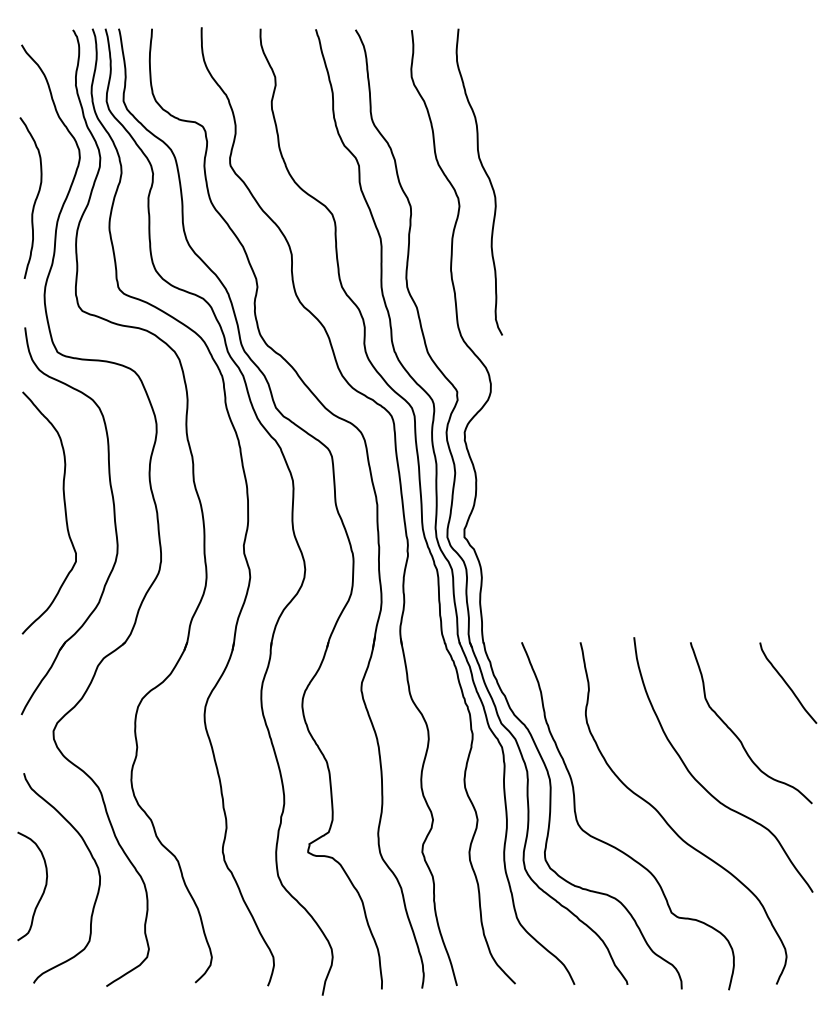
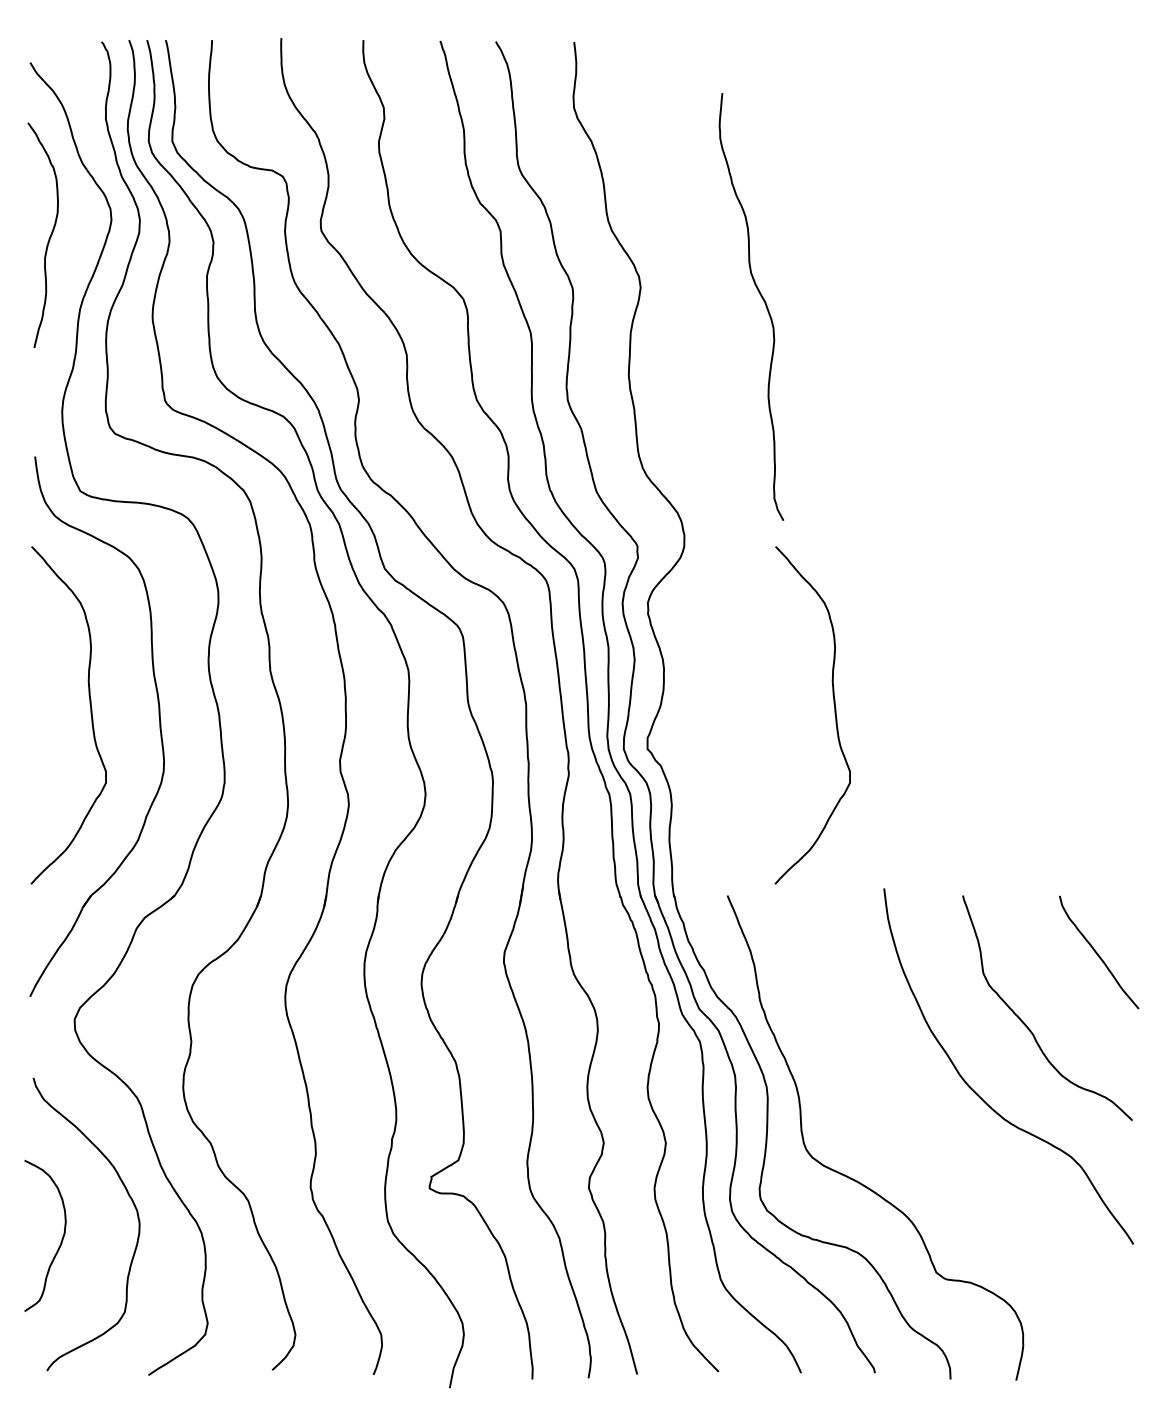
curve: (488, 178) -> (763, 301), moved
curve: (34, 200) -> (48, 238), moved
curve: (598, 512) -> (834, 714), added
curve: (670, 825) -> (934, 1151), removed

